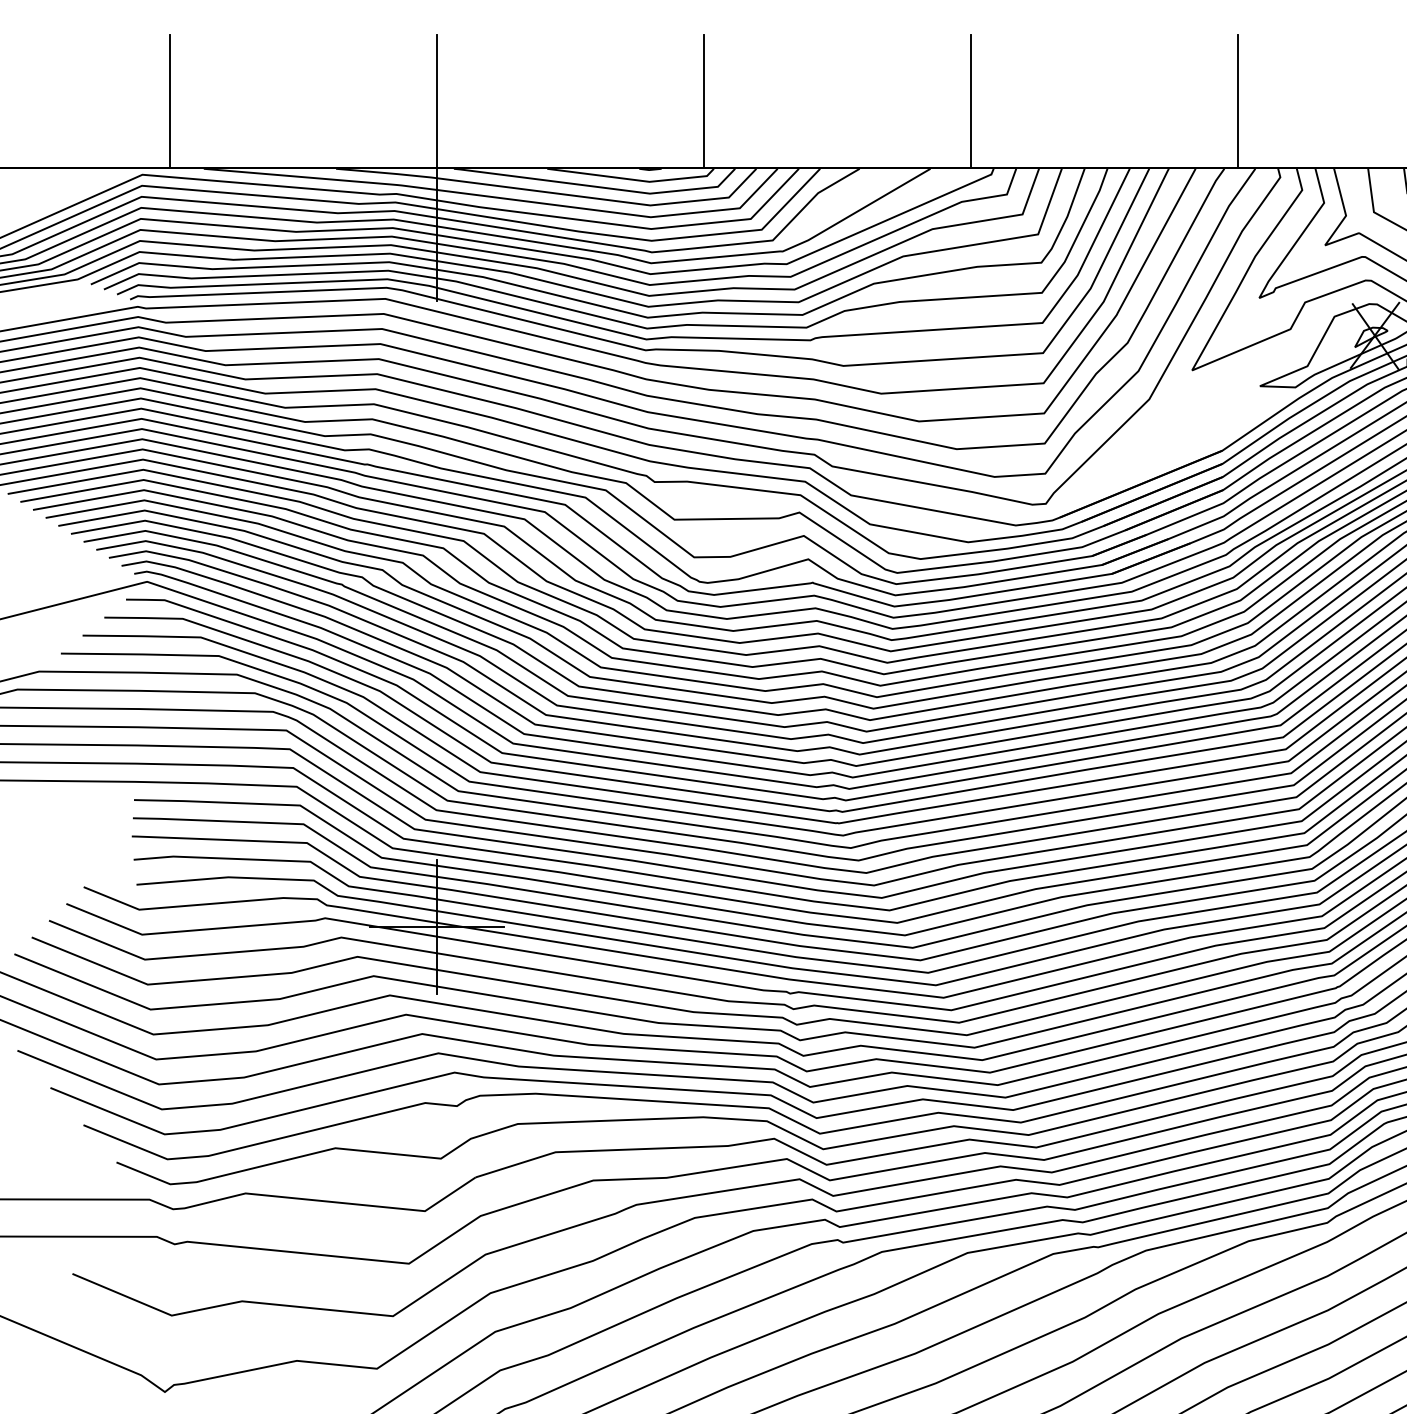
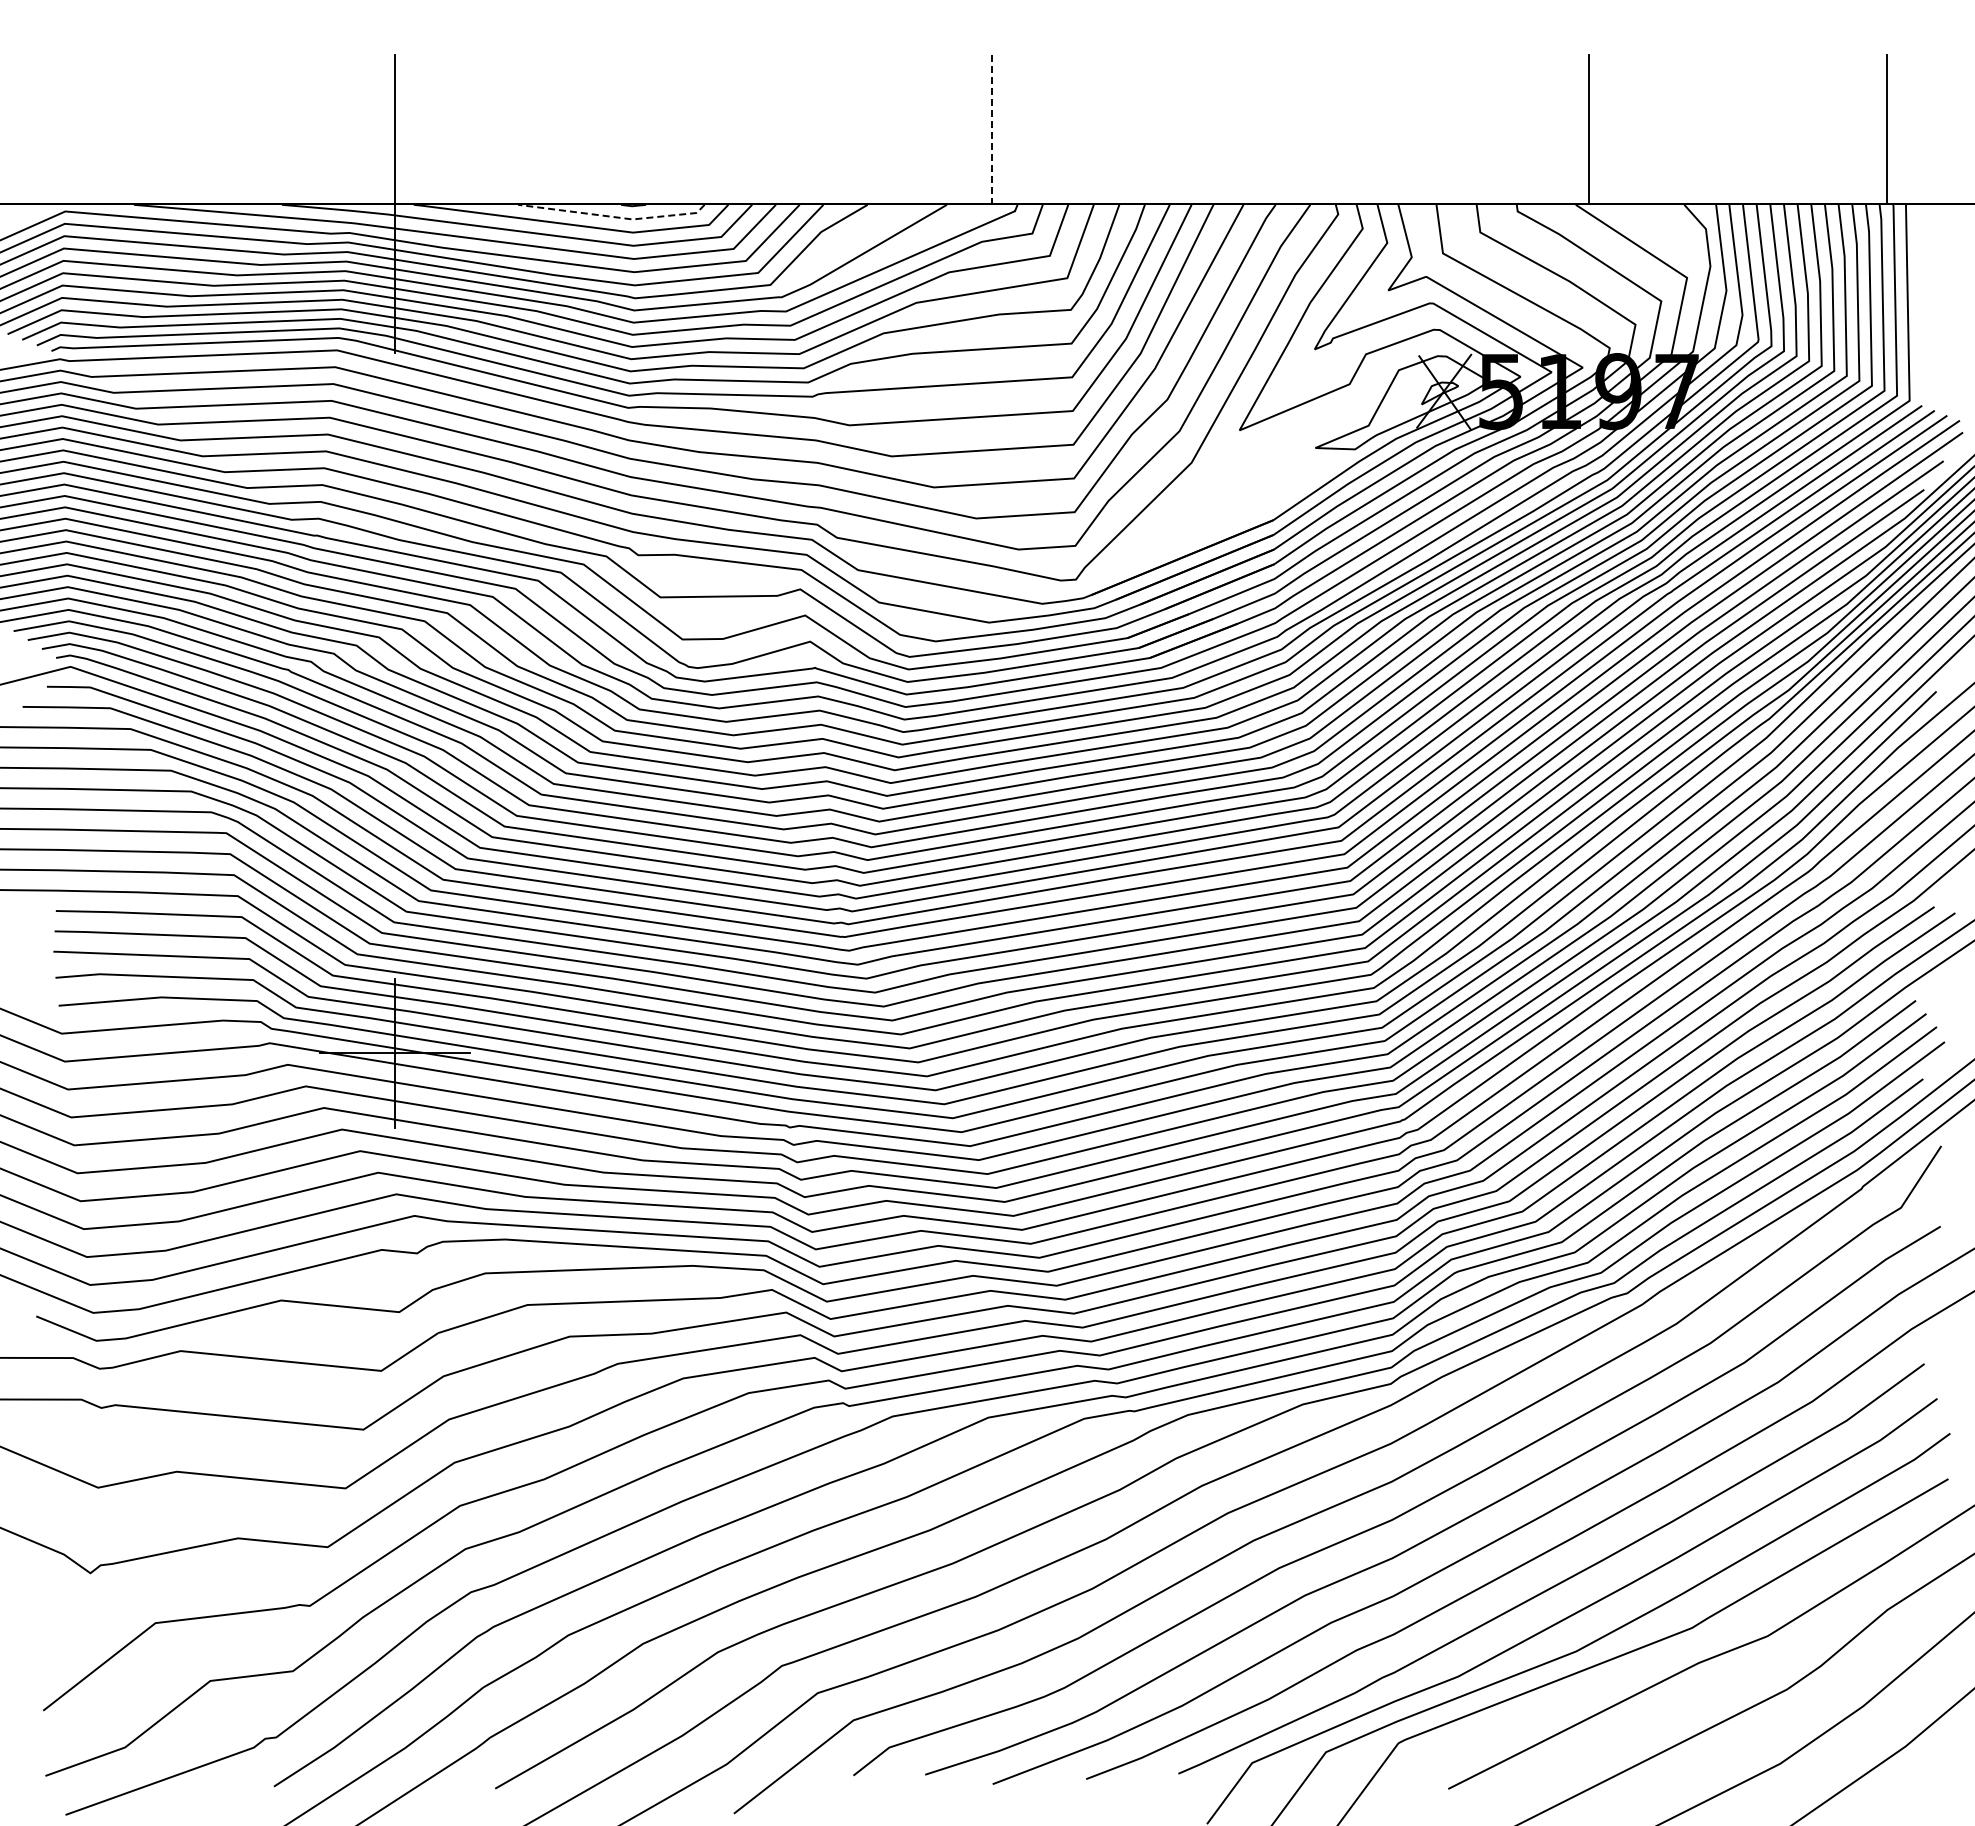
line: (170, 100) -> (96, 128), removed
line: (704, 100) -> (693, 128), removed
line: (1237, 100) -> (1290, 128), removed
line: (970, 101) -> (991, 129), solid -> dashed
line: (632, 180) -> (613, 217), solid -> dashed

